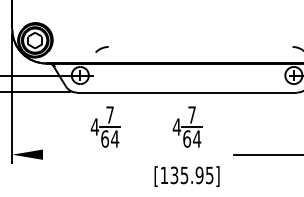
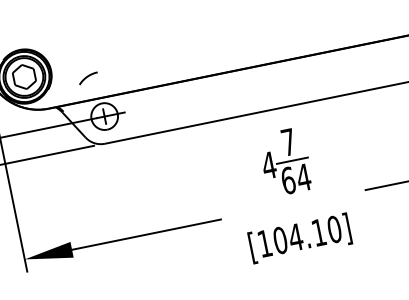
curve: (101, 49) -> (87, 78), moved
part: (105, 126) -> (159, 186), removed
line: (91, 154) -> (146, 234), added
text: (191, 175) -> (306, 235), [135.95] -> [104.10]

